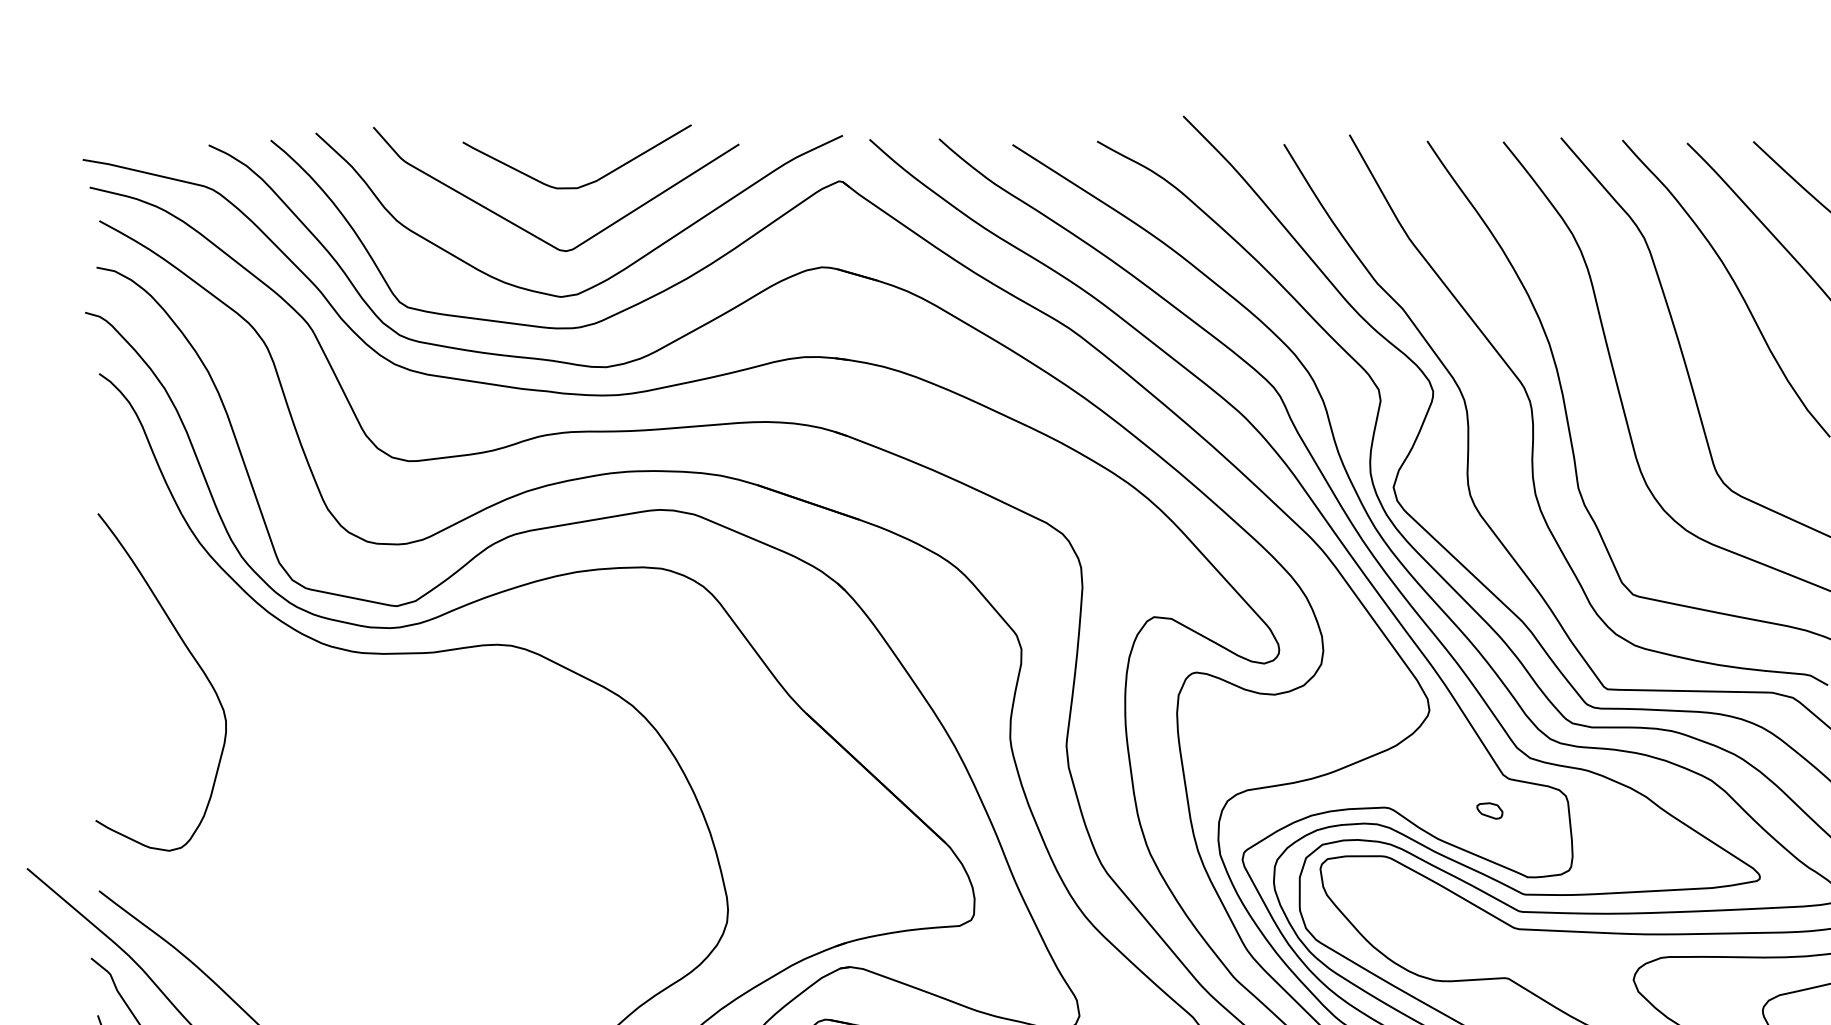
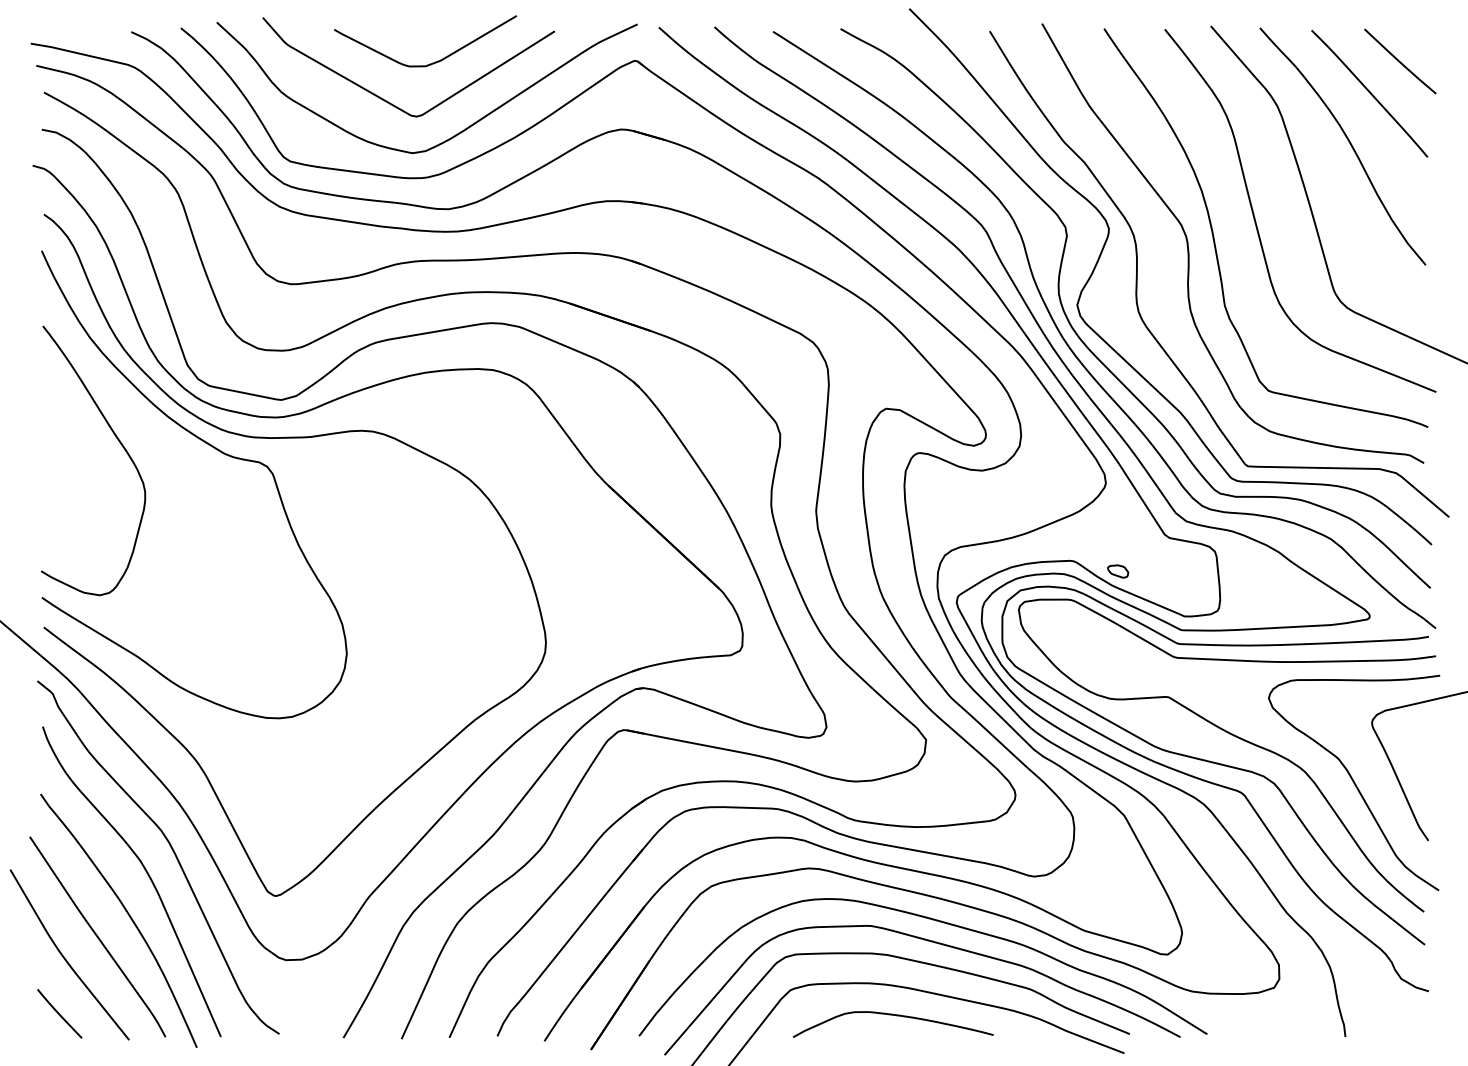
curve: (311, 666) -> (213, 448), added
part: (1490, 810) -> (1118, 571), moved

